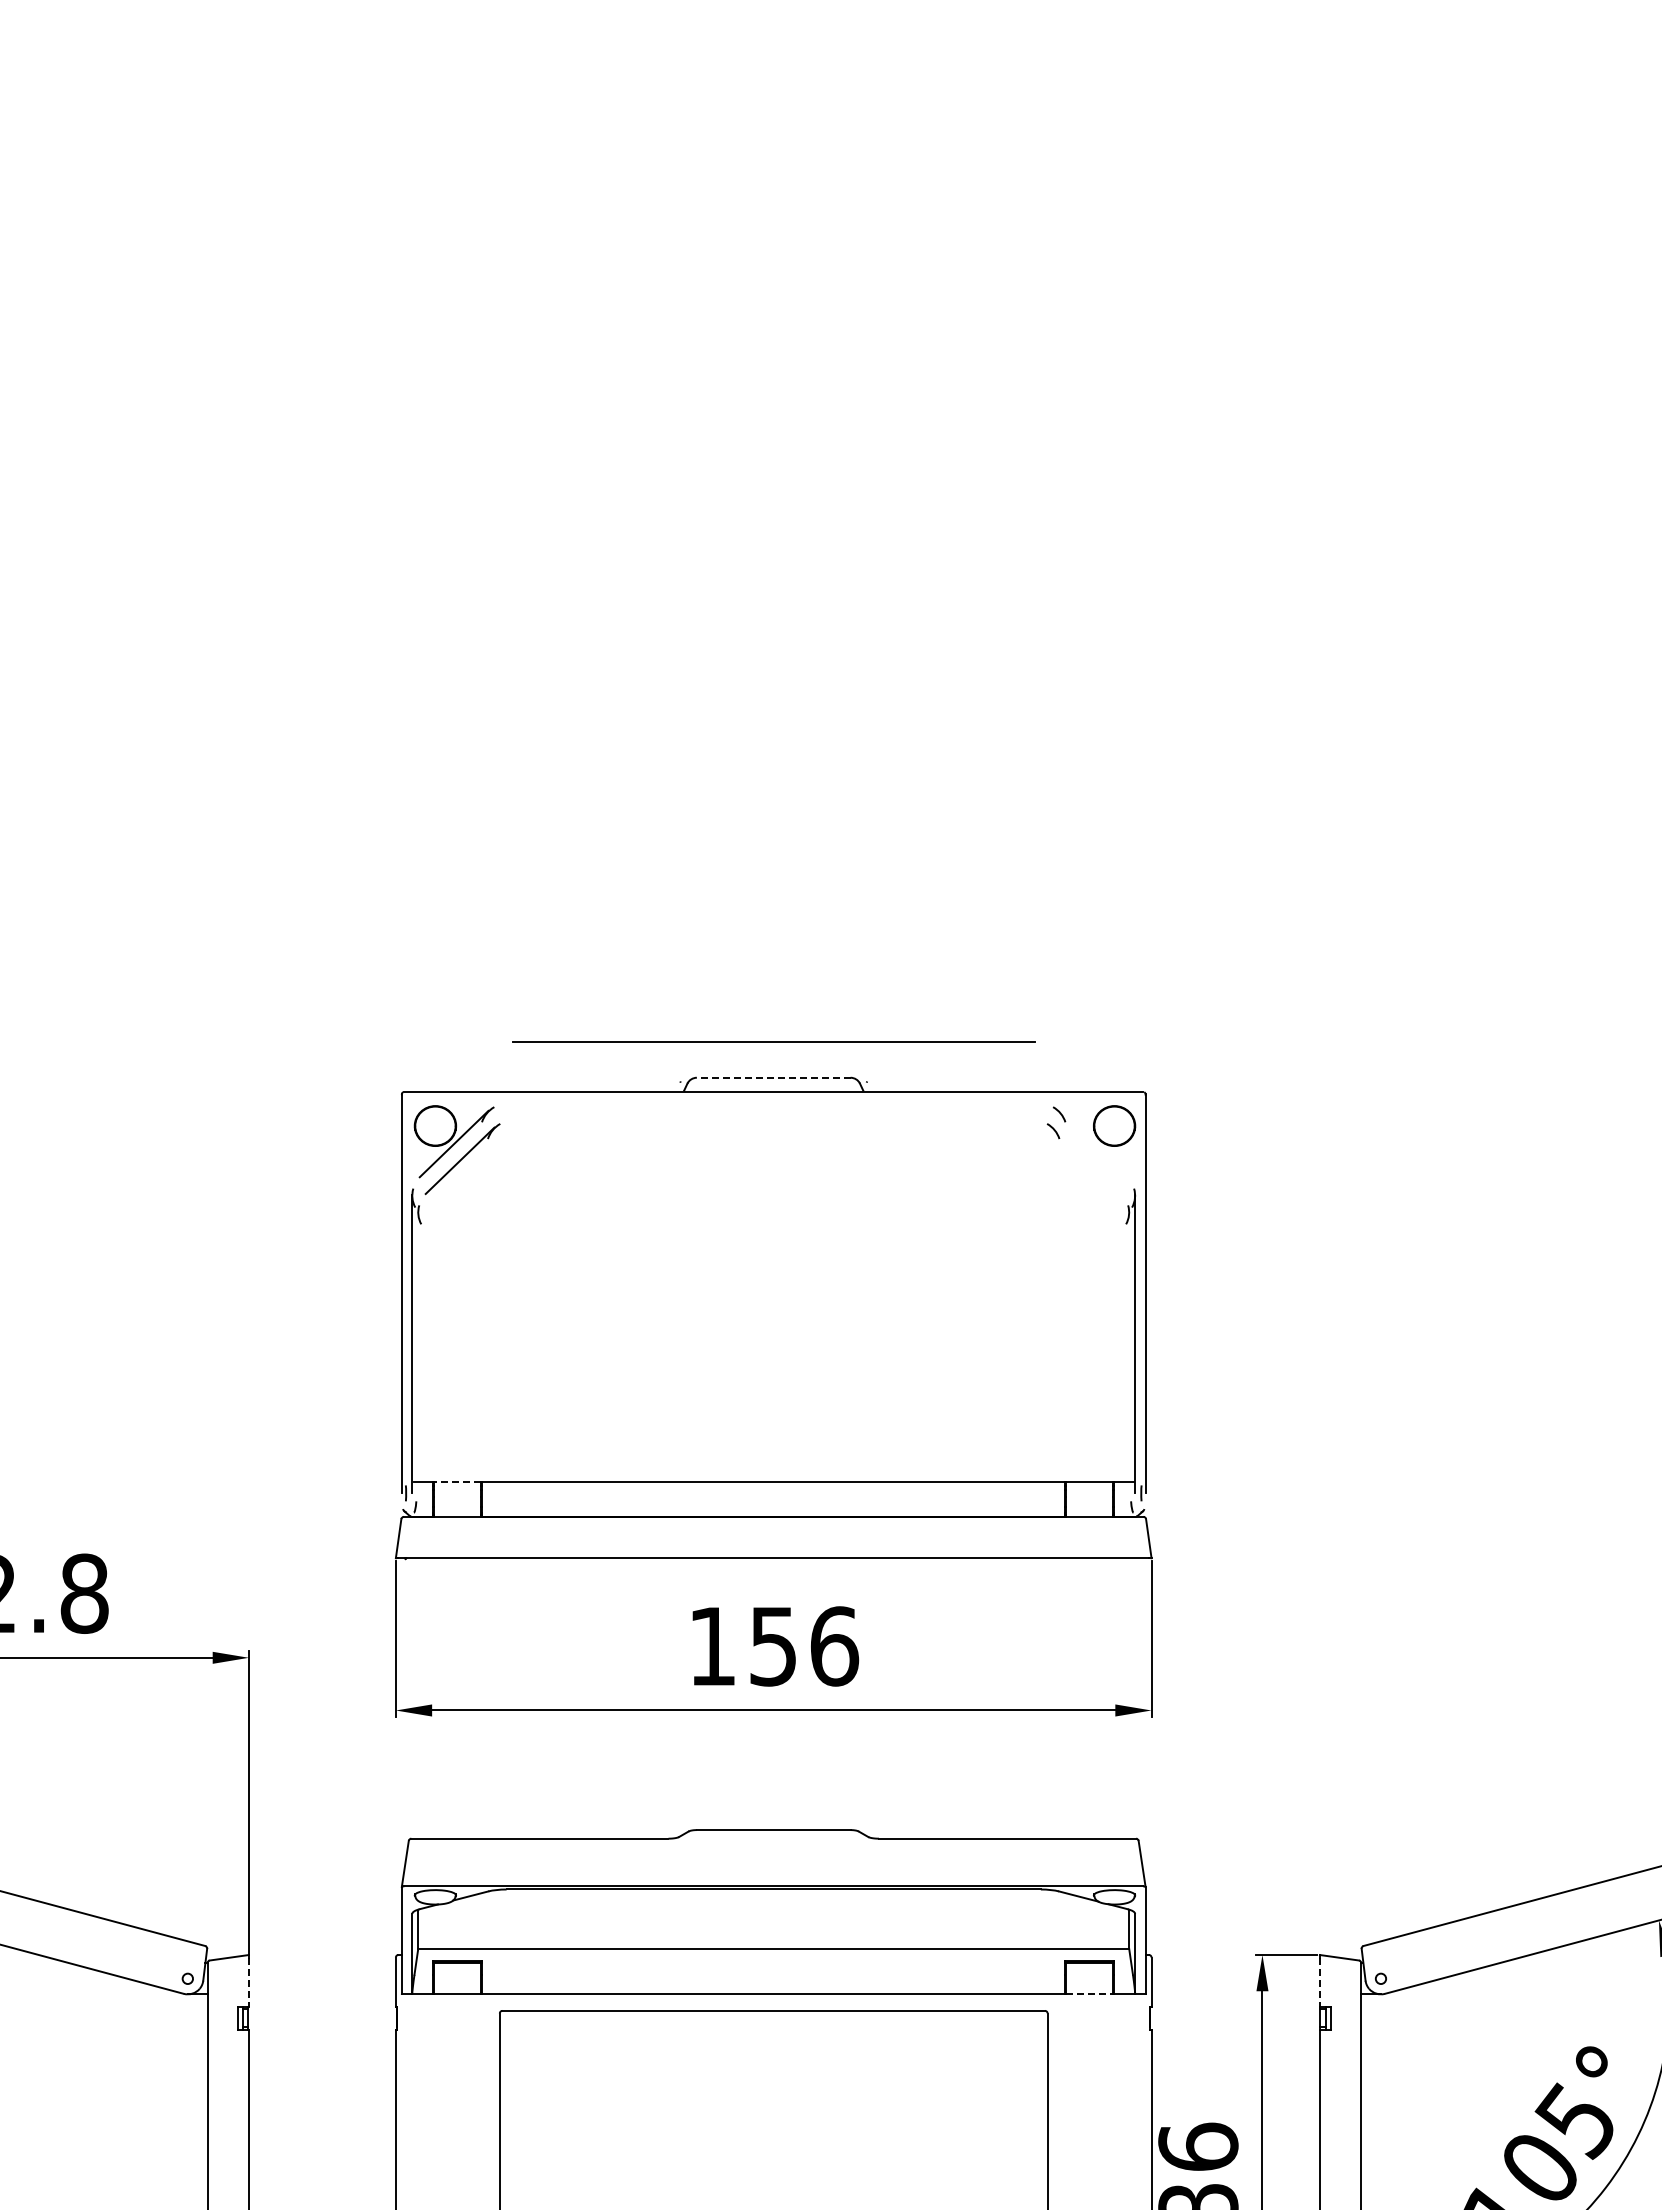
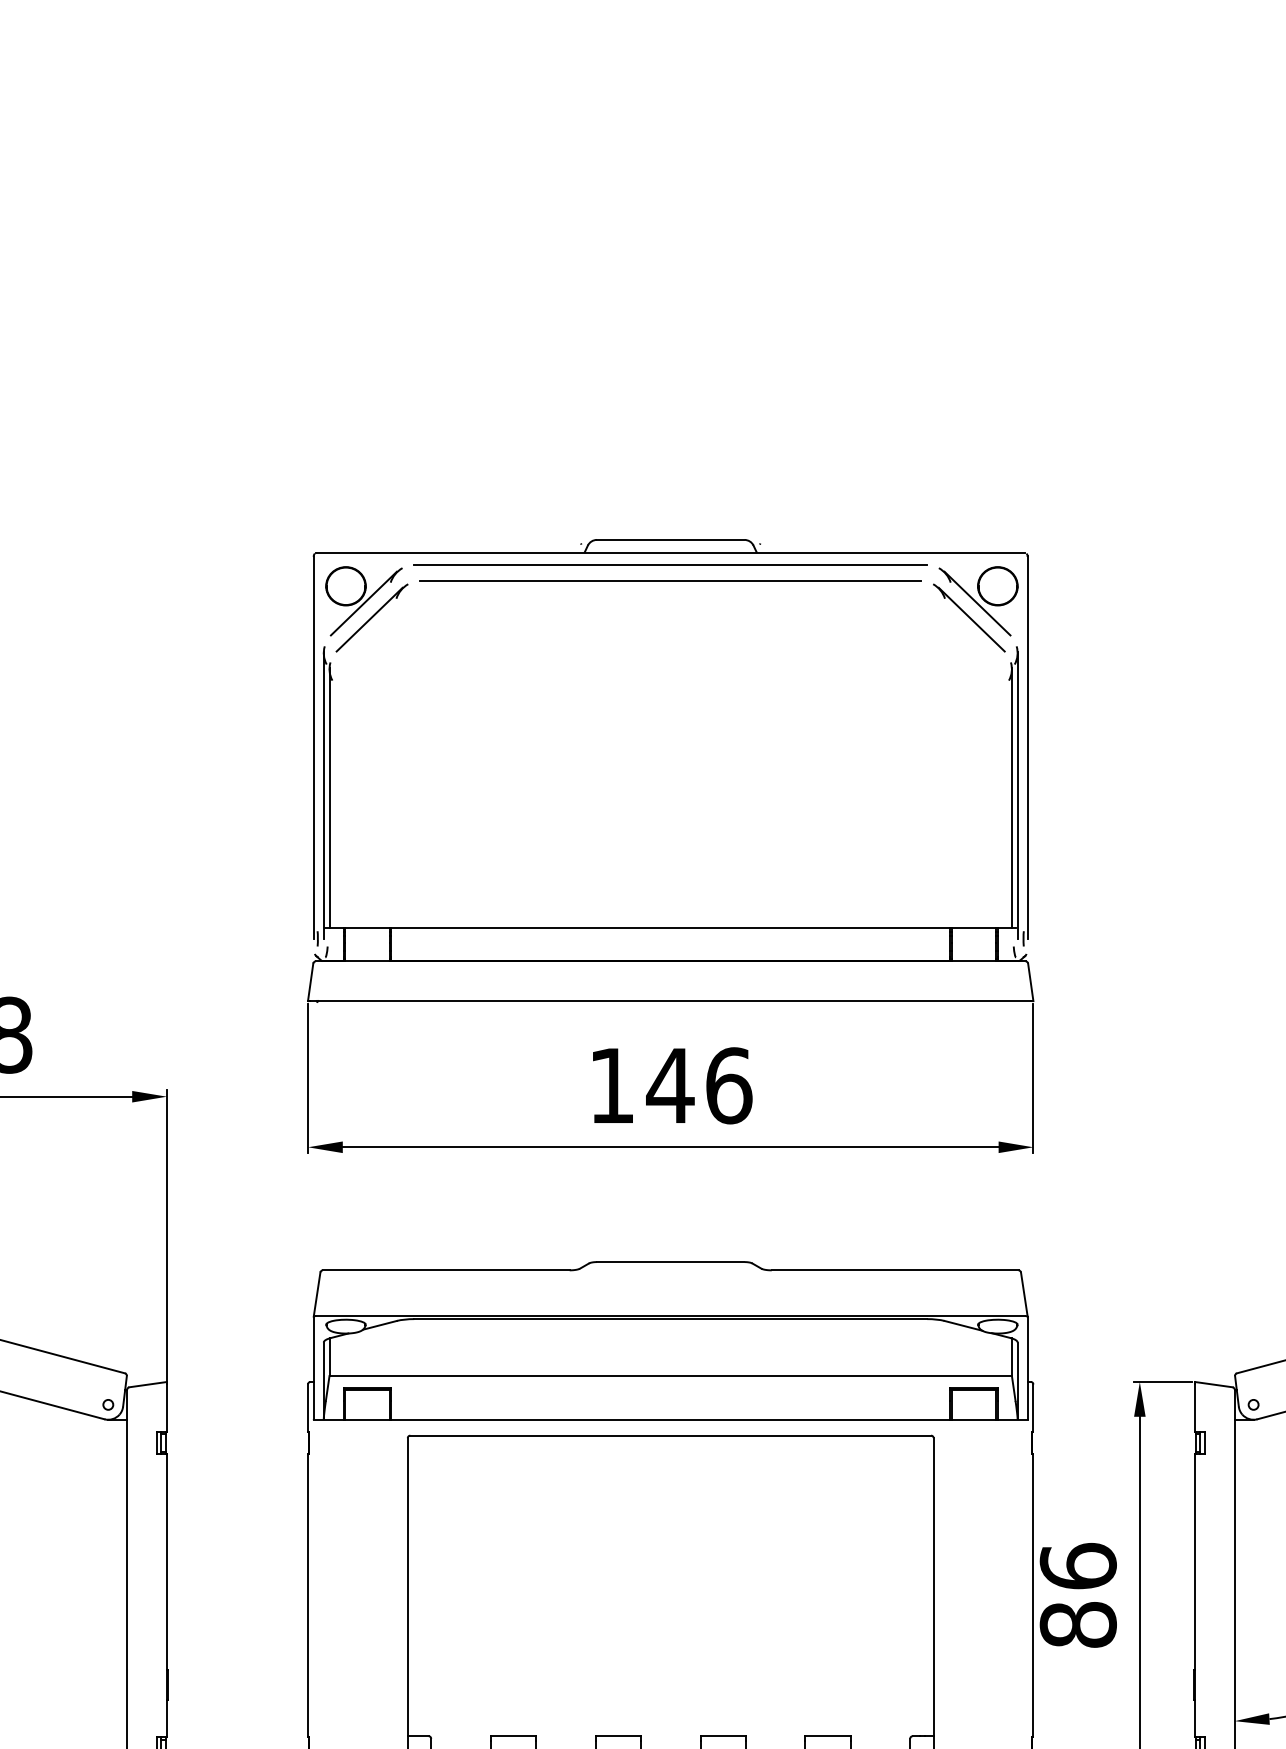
line: (773, 1041) -> (670, 579), moved
line: (773, 1077) -> (670, 539), dashed -> solid
line: (773, 1103) -> (670, 564), added
line: (1093, 1143) -> (977, 603), added
line: (1087, 1160) -> (971, 619), added
line: (418, 1346) -> (329, 797), added
line: (1129, 1346) -> (1012, 797), added
line: (457, 1481) -> (367, 927), dashed -> solid
text: (773, 1646) -> (670, 1085), 156 -> 146
line: (248, 1982) -> (166, 1408), dashed -> solid
line: (1319, 1982) -> (1194, 1408), dashed -> solid
line: (1090, 1994) -> (974, 1419), dashed -> solid

